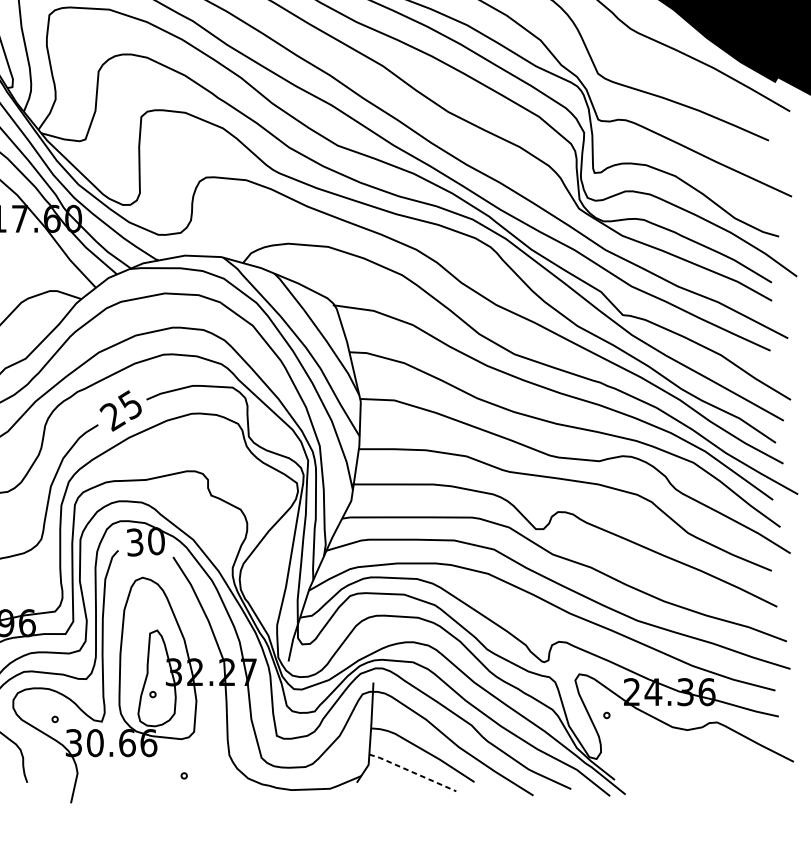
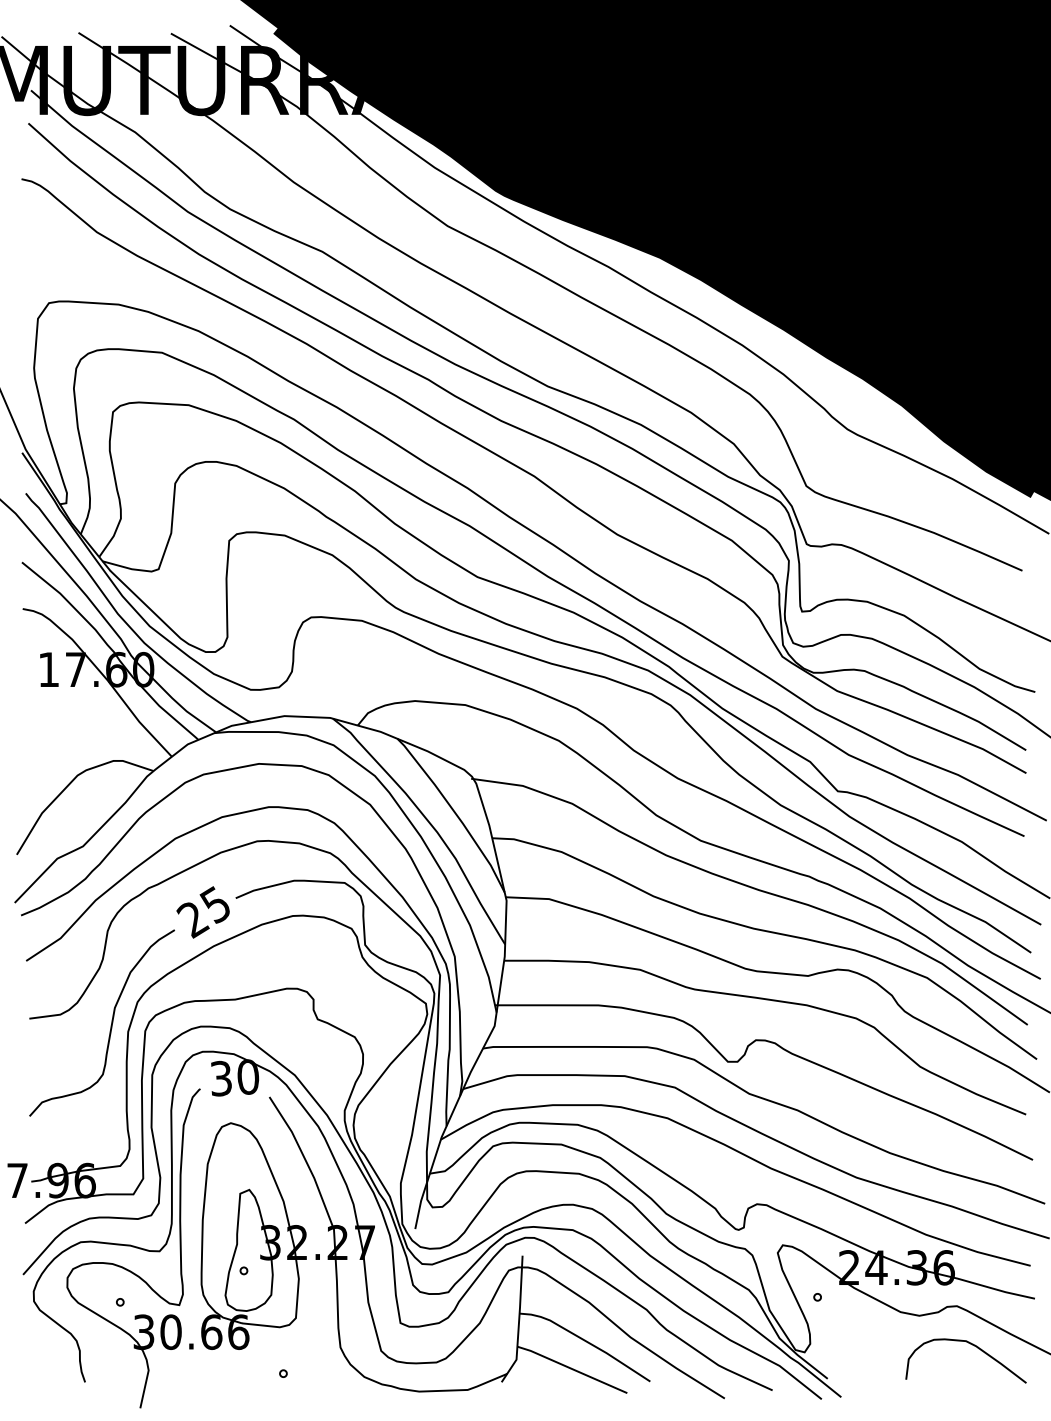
curve: (729, 753) -> (972, 1345), added
line: (412, 772) -> (572, 1369), dashed -> solid

